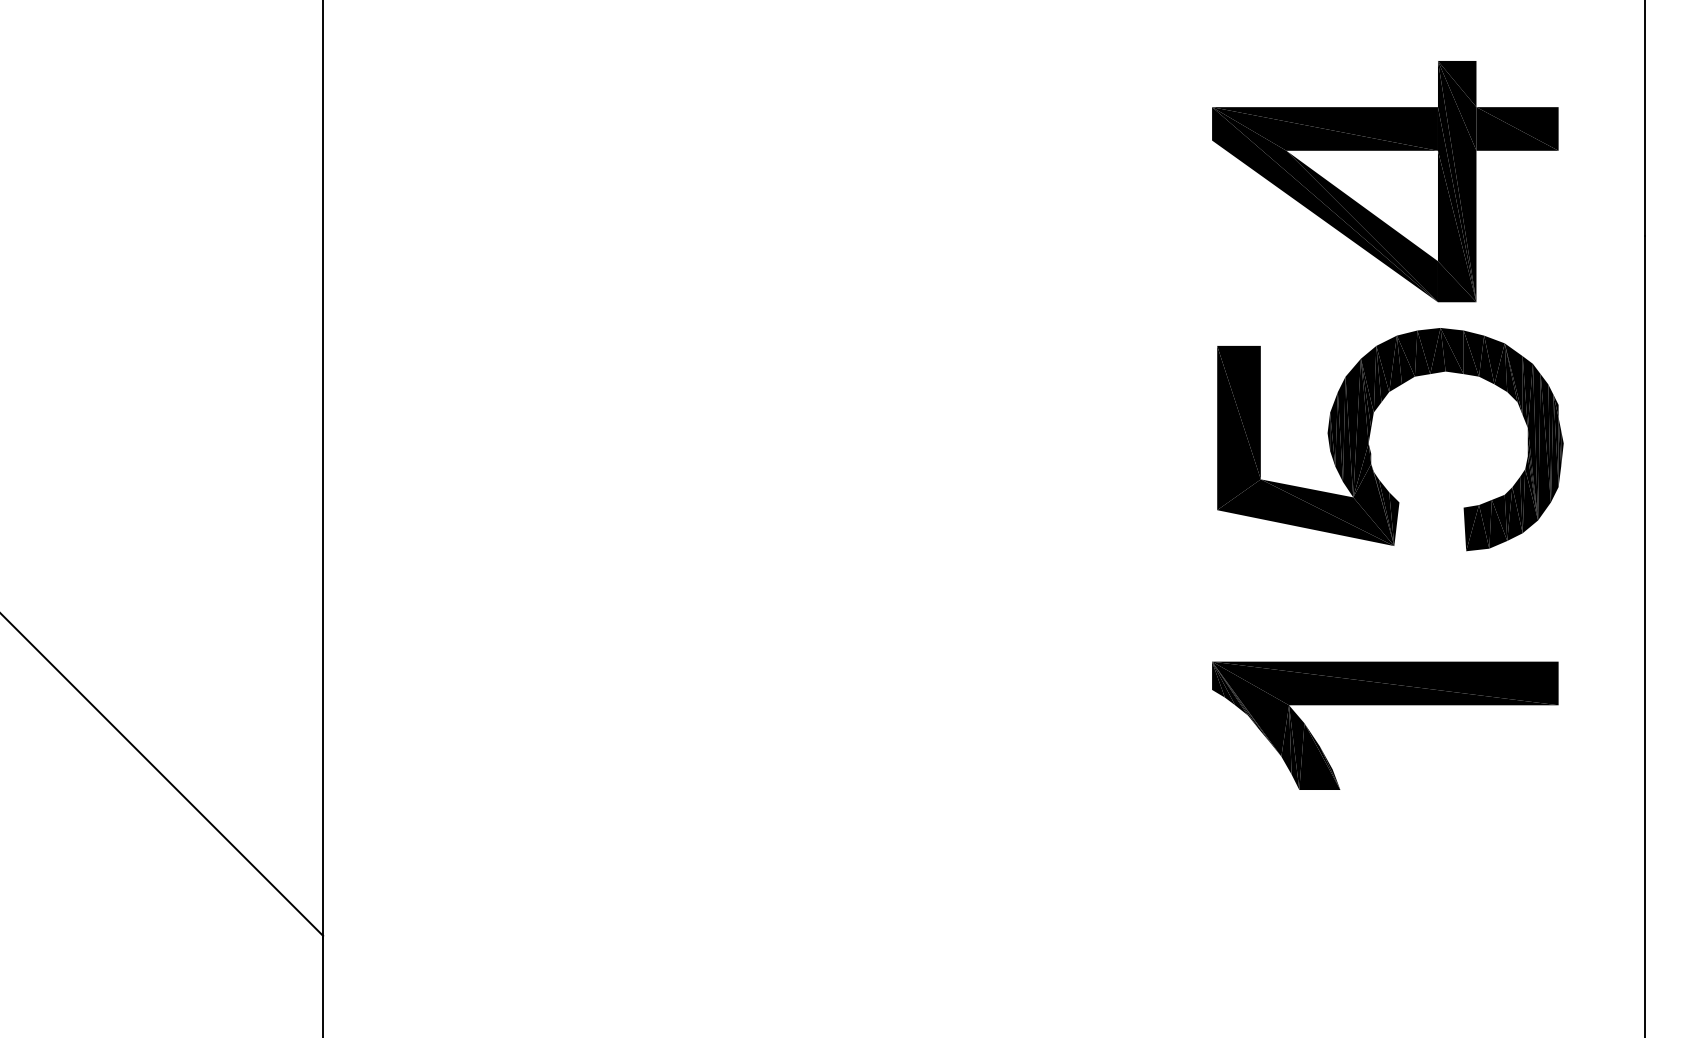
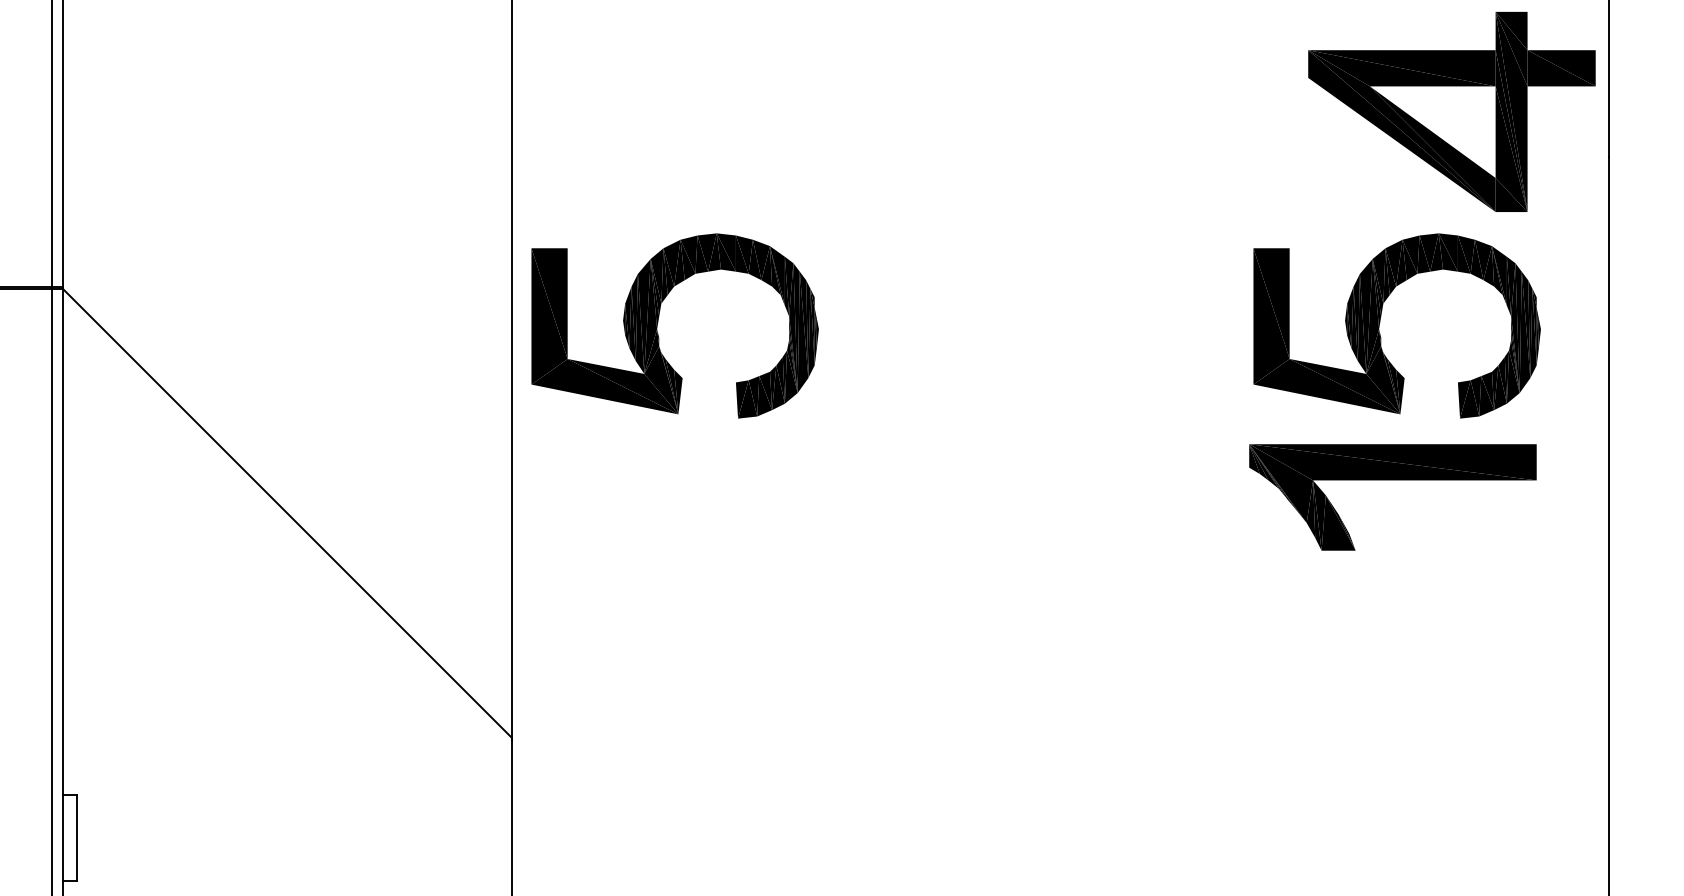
part: (1384, 181) -> (1451, 111), moved
part: (500, 435) -> (658, 322), added
part: (1384, 705) -> (1392, 480), moved

